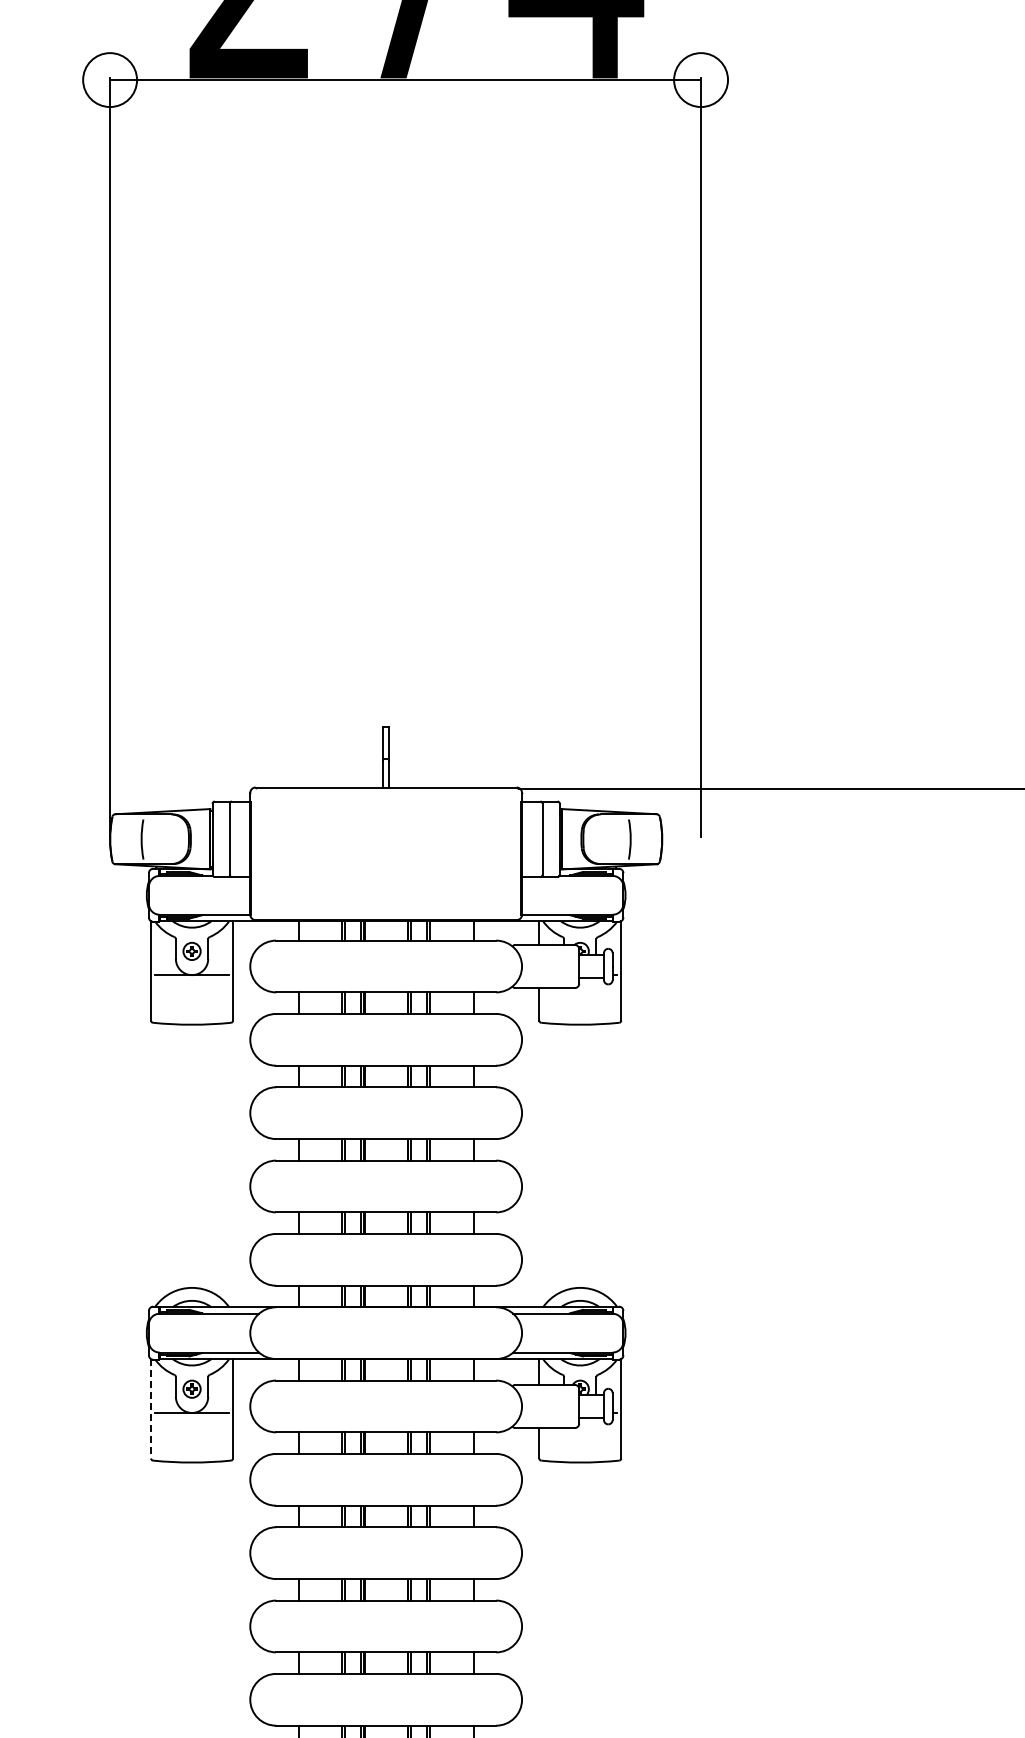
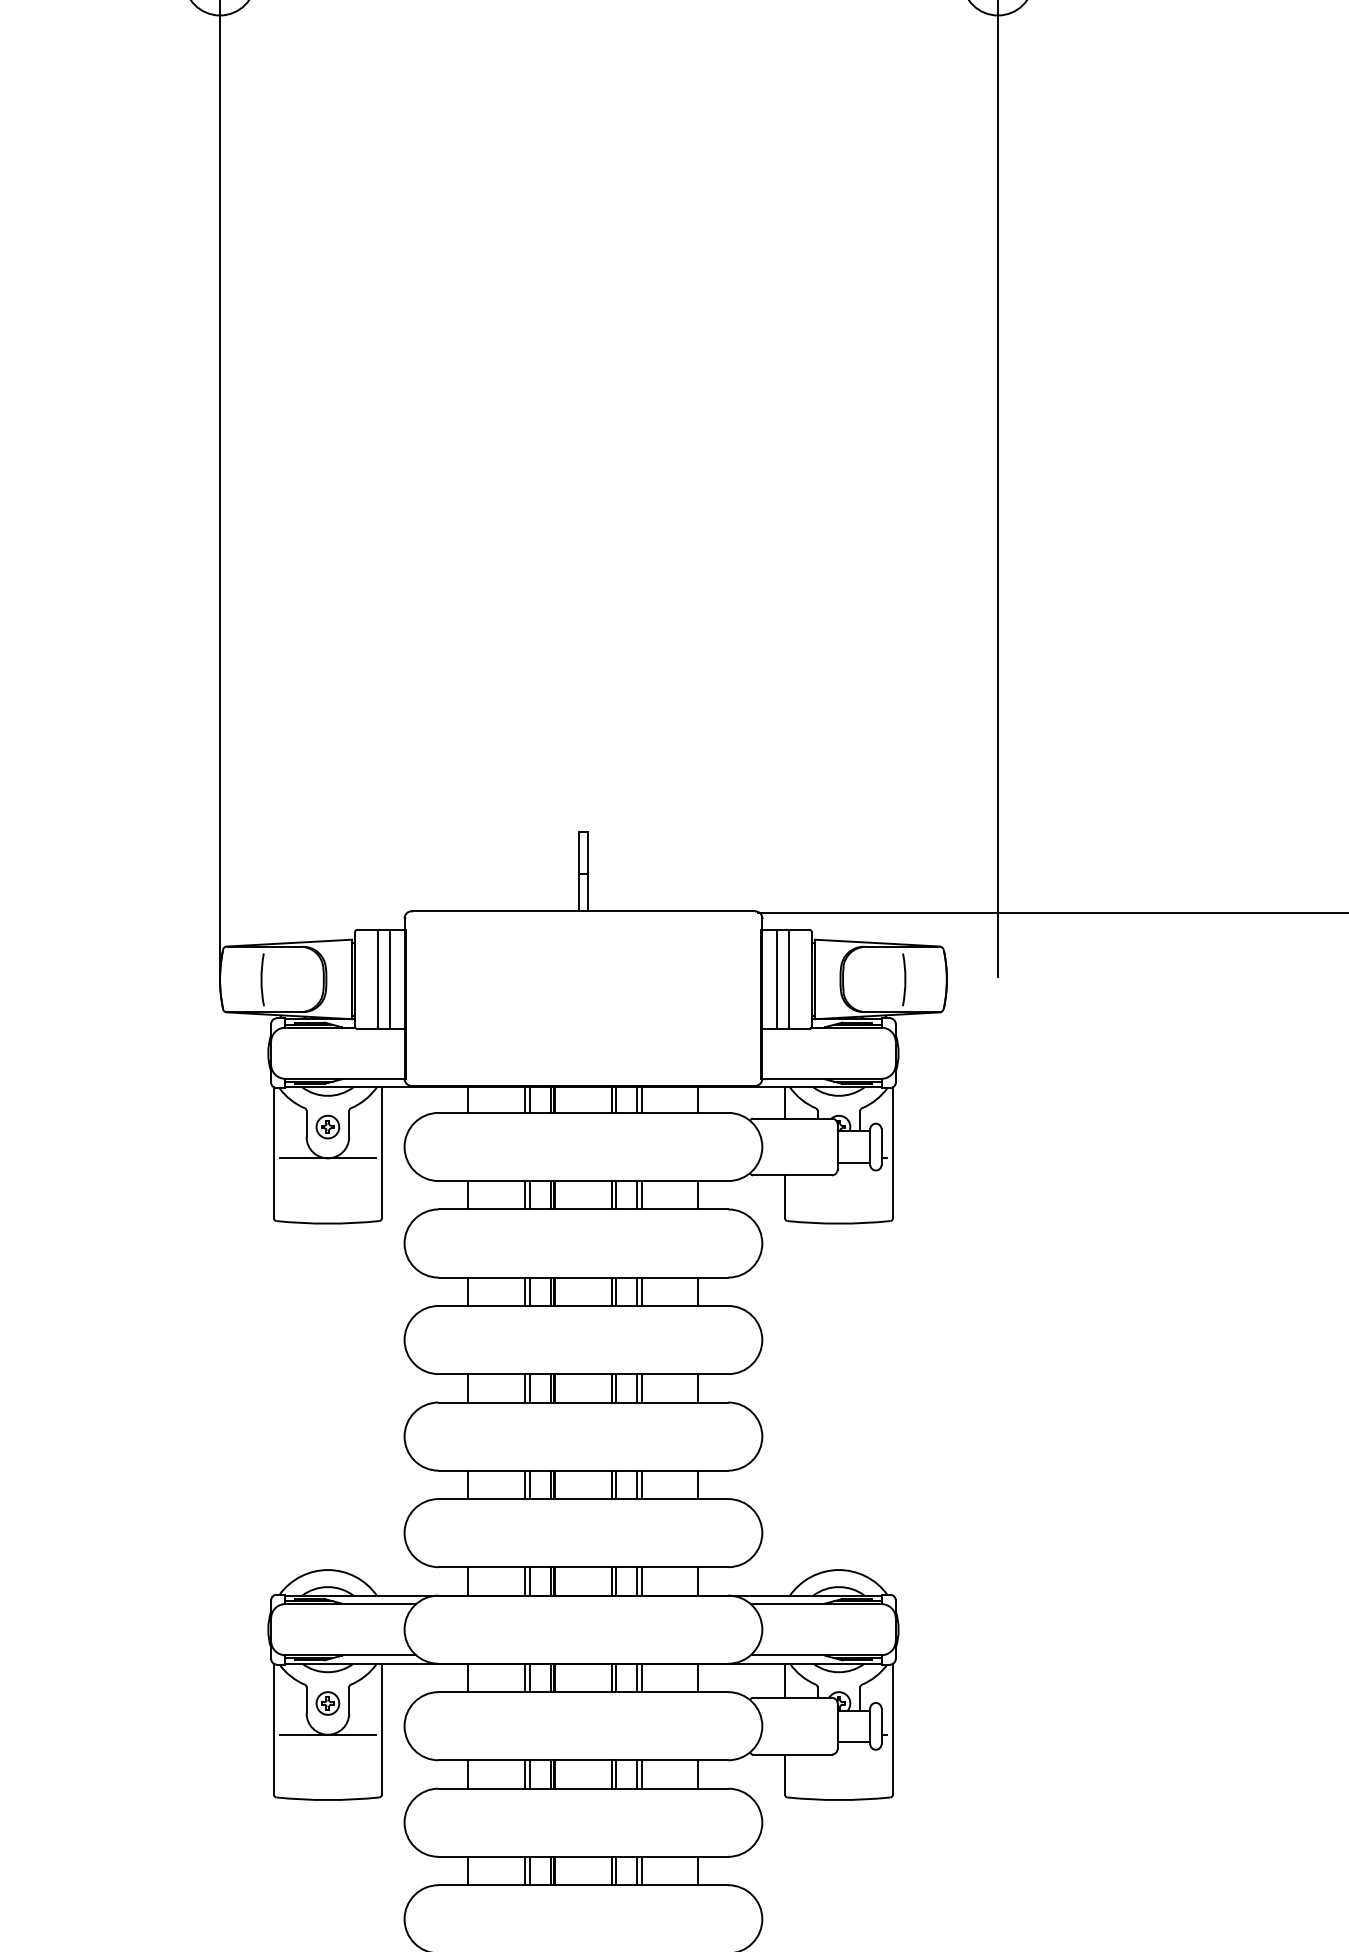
line: (239, 839) -> (390, 979), added
line: (532, 839) -> (776, 979), added
line: (151, 1408) -> (274, 1728), dashed -> solid

